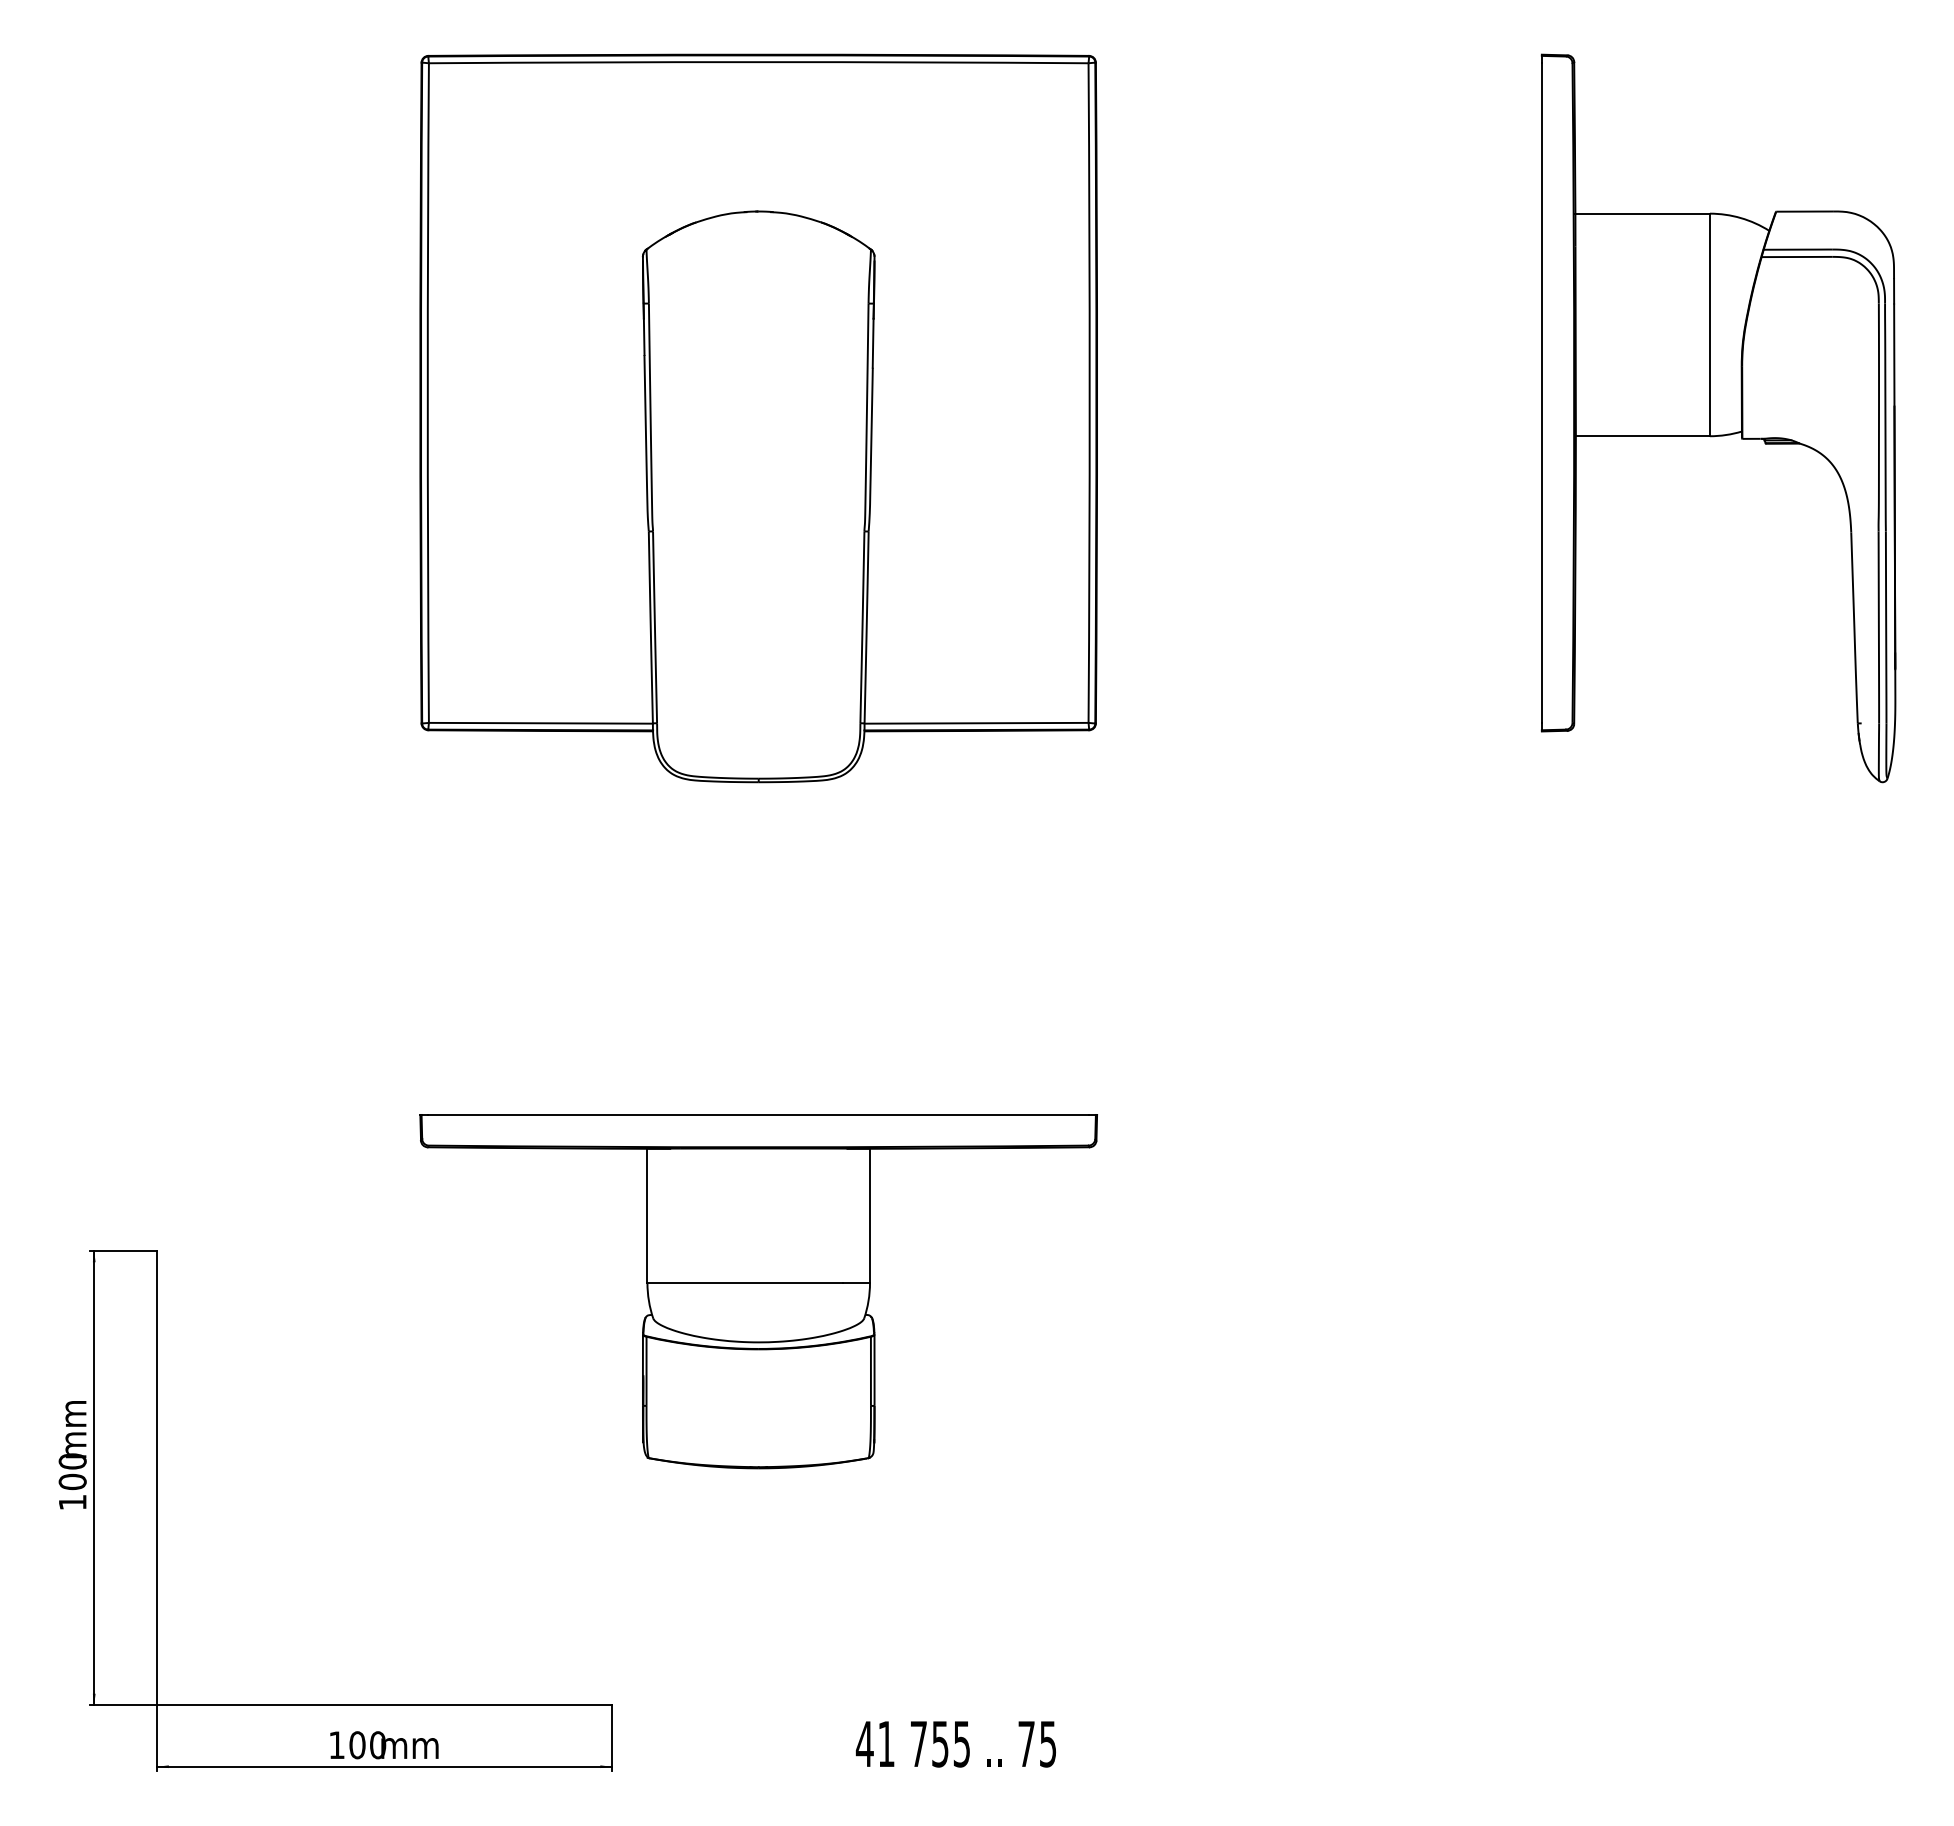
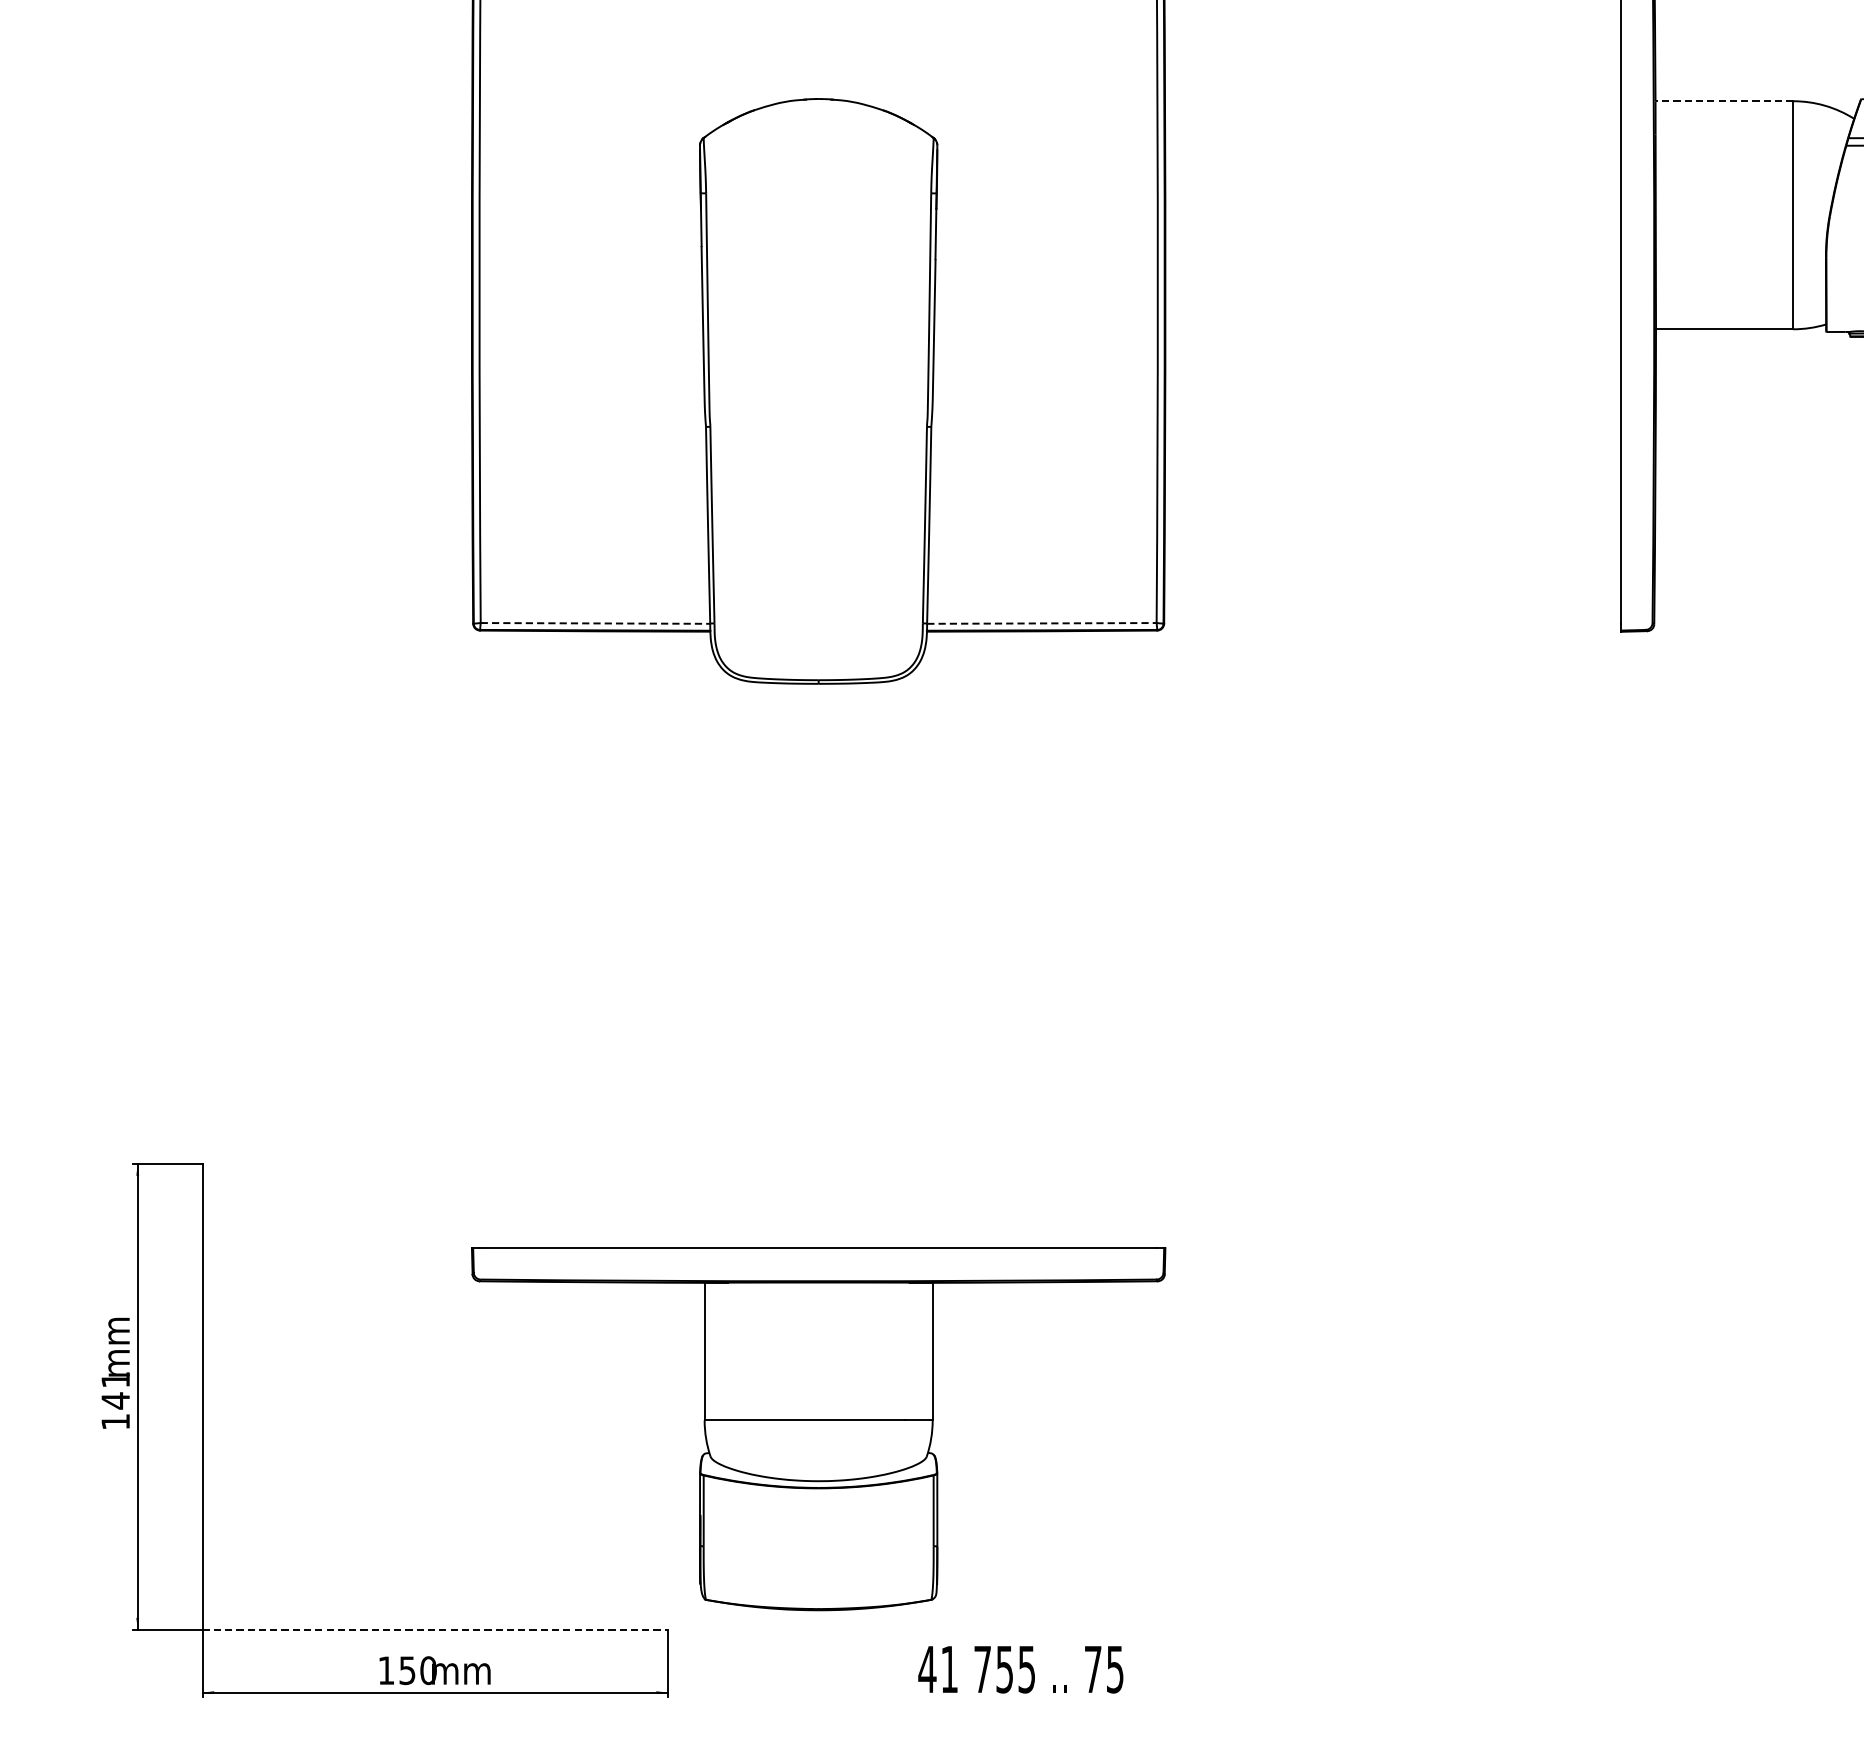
line: (1642, 213) -> (1724, 101), solid -> dashed
line: (540, 723) -> (595, 623), solid -> dashed
line: (976, 723) -> (1041, 623), solid -> dashed
part: (758, 1291) -> (818, 1429), moved
text: (72, 1471) -> (115, 1390), 100 -> 141
line: (385, 1705) -> (436, 1629), solid -> dashed
text: (357, 1745) -> (407, 1670), 100 -> 150

